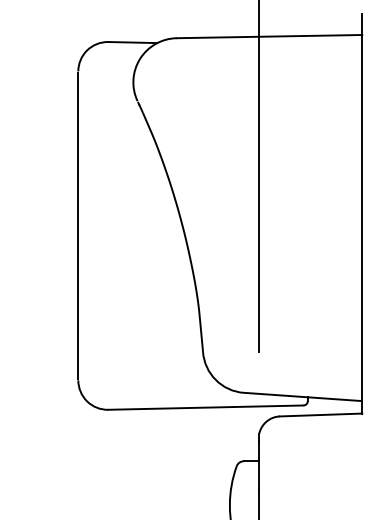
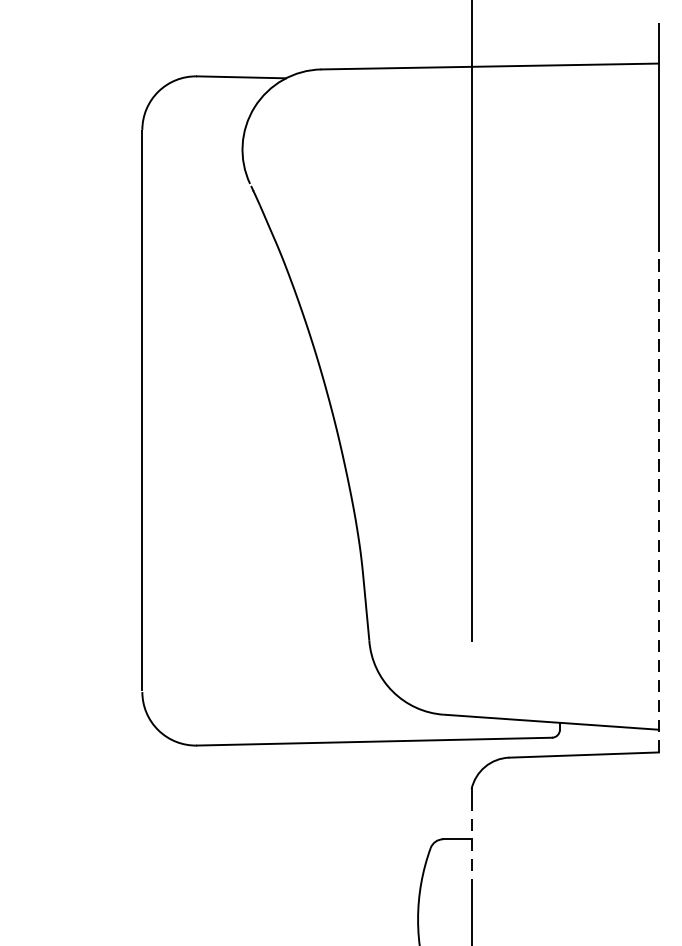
line: (362, 274) -> (659, 499), solid -> dashed
line: (259, 465) -> (472, 846), solid -> dashed

